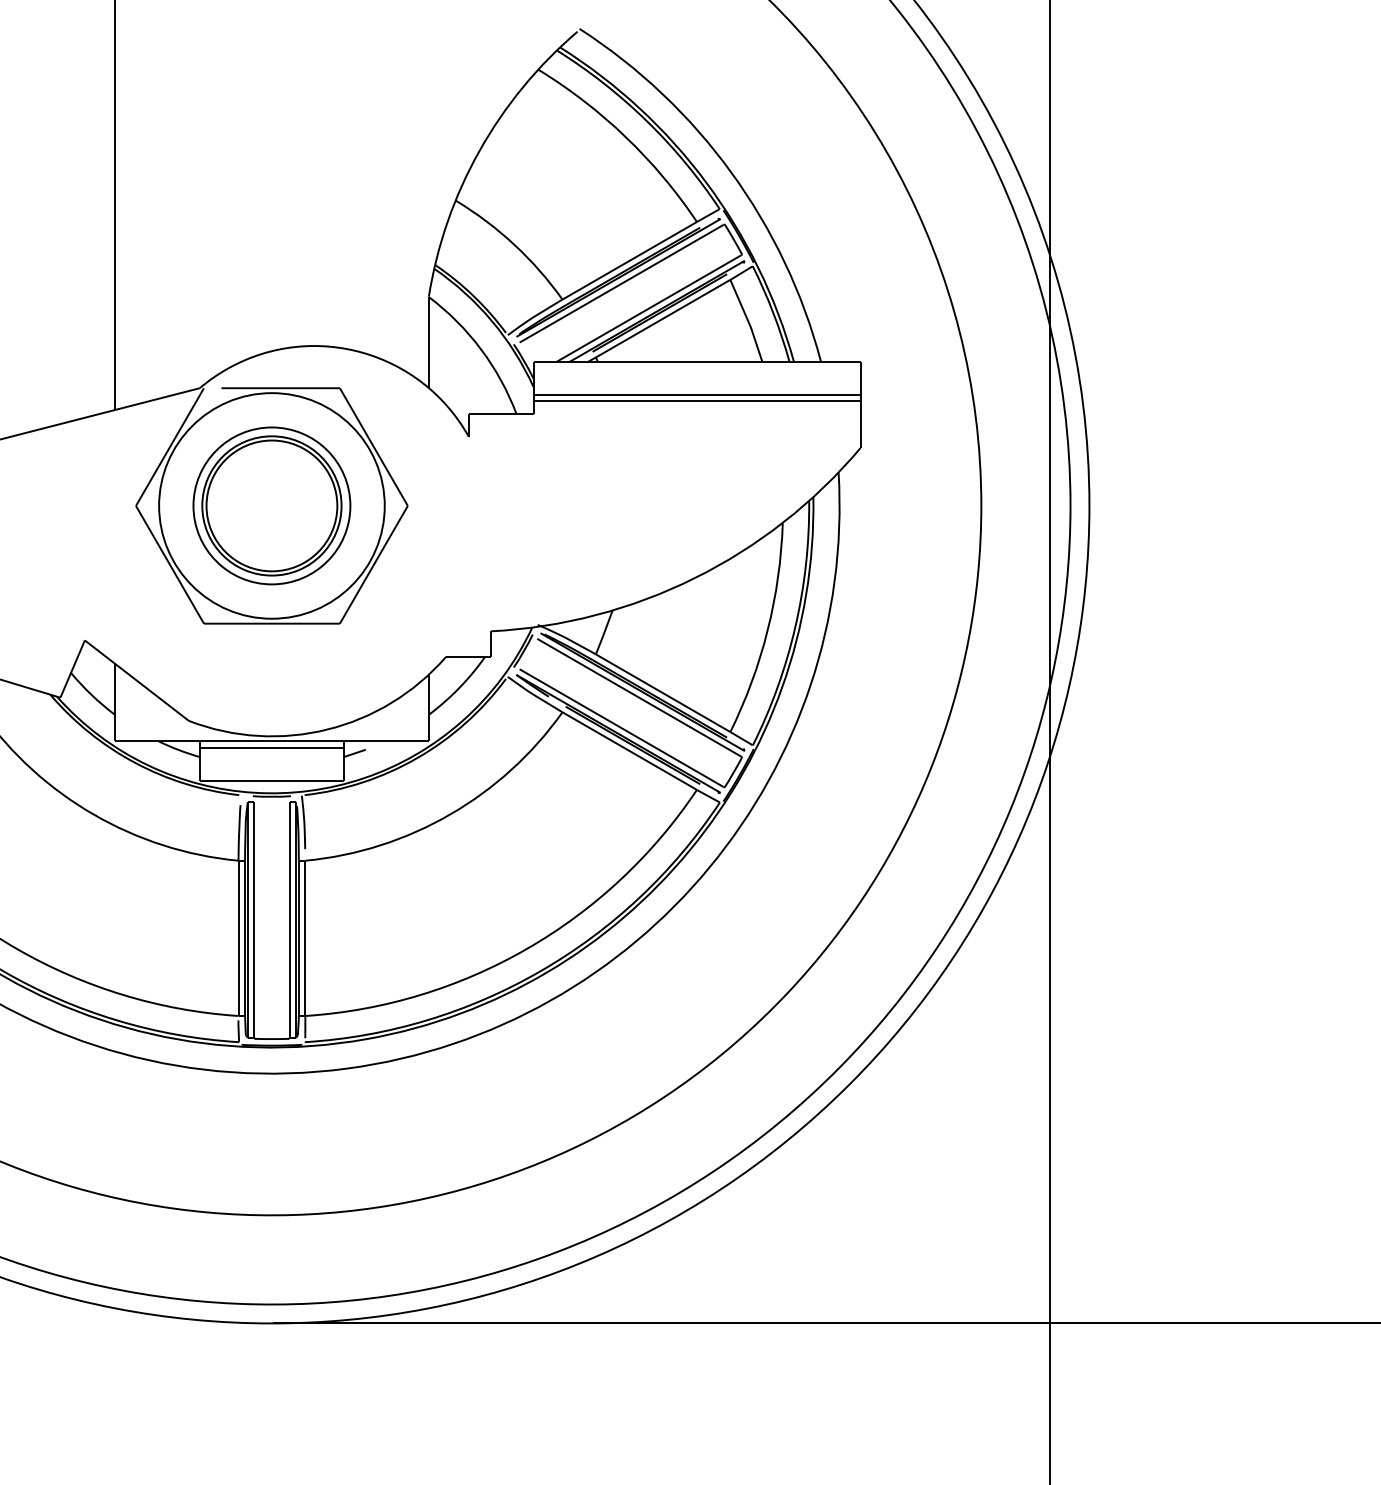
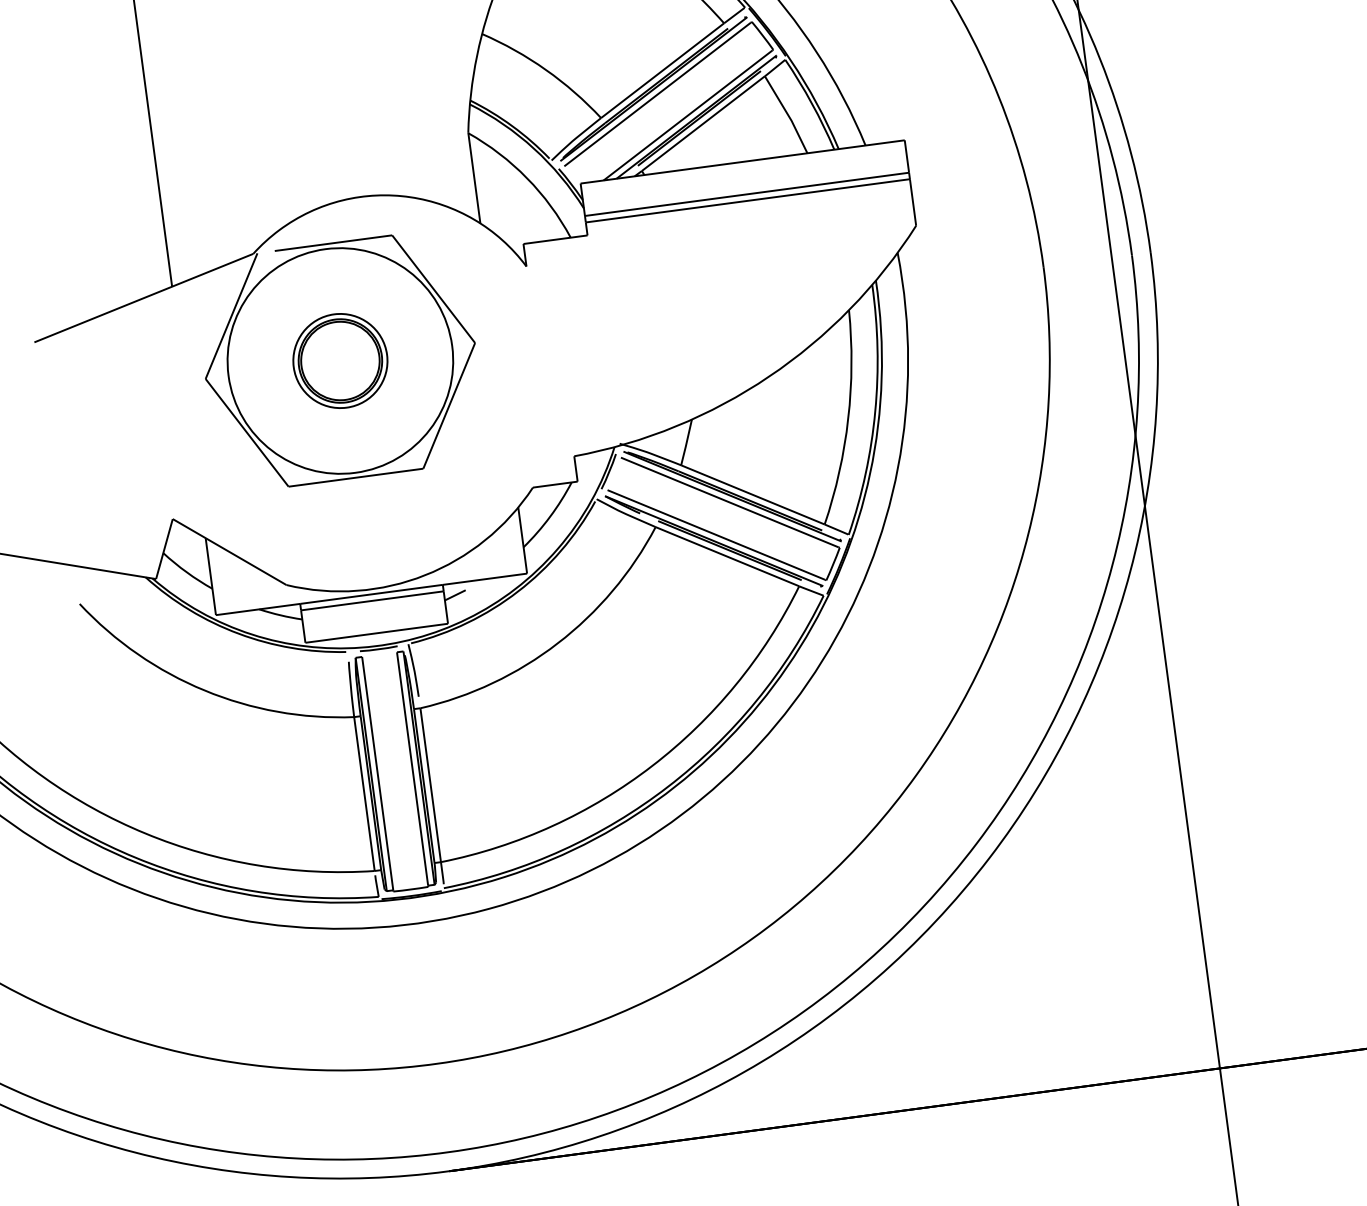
part: (271, 505) -> (339, 360), size x0.6

